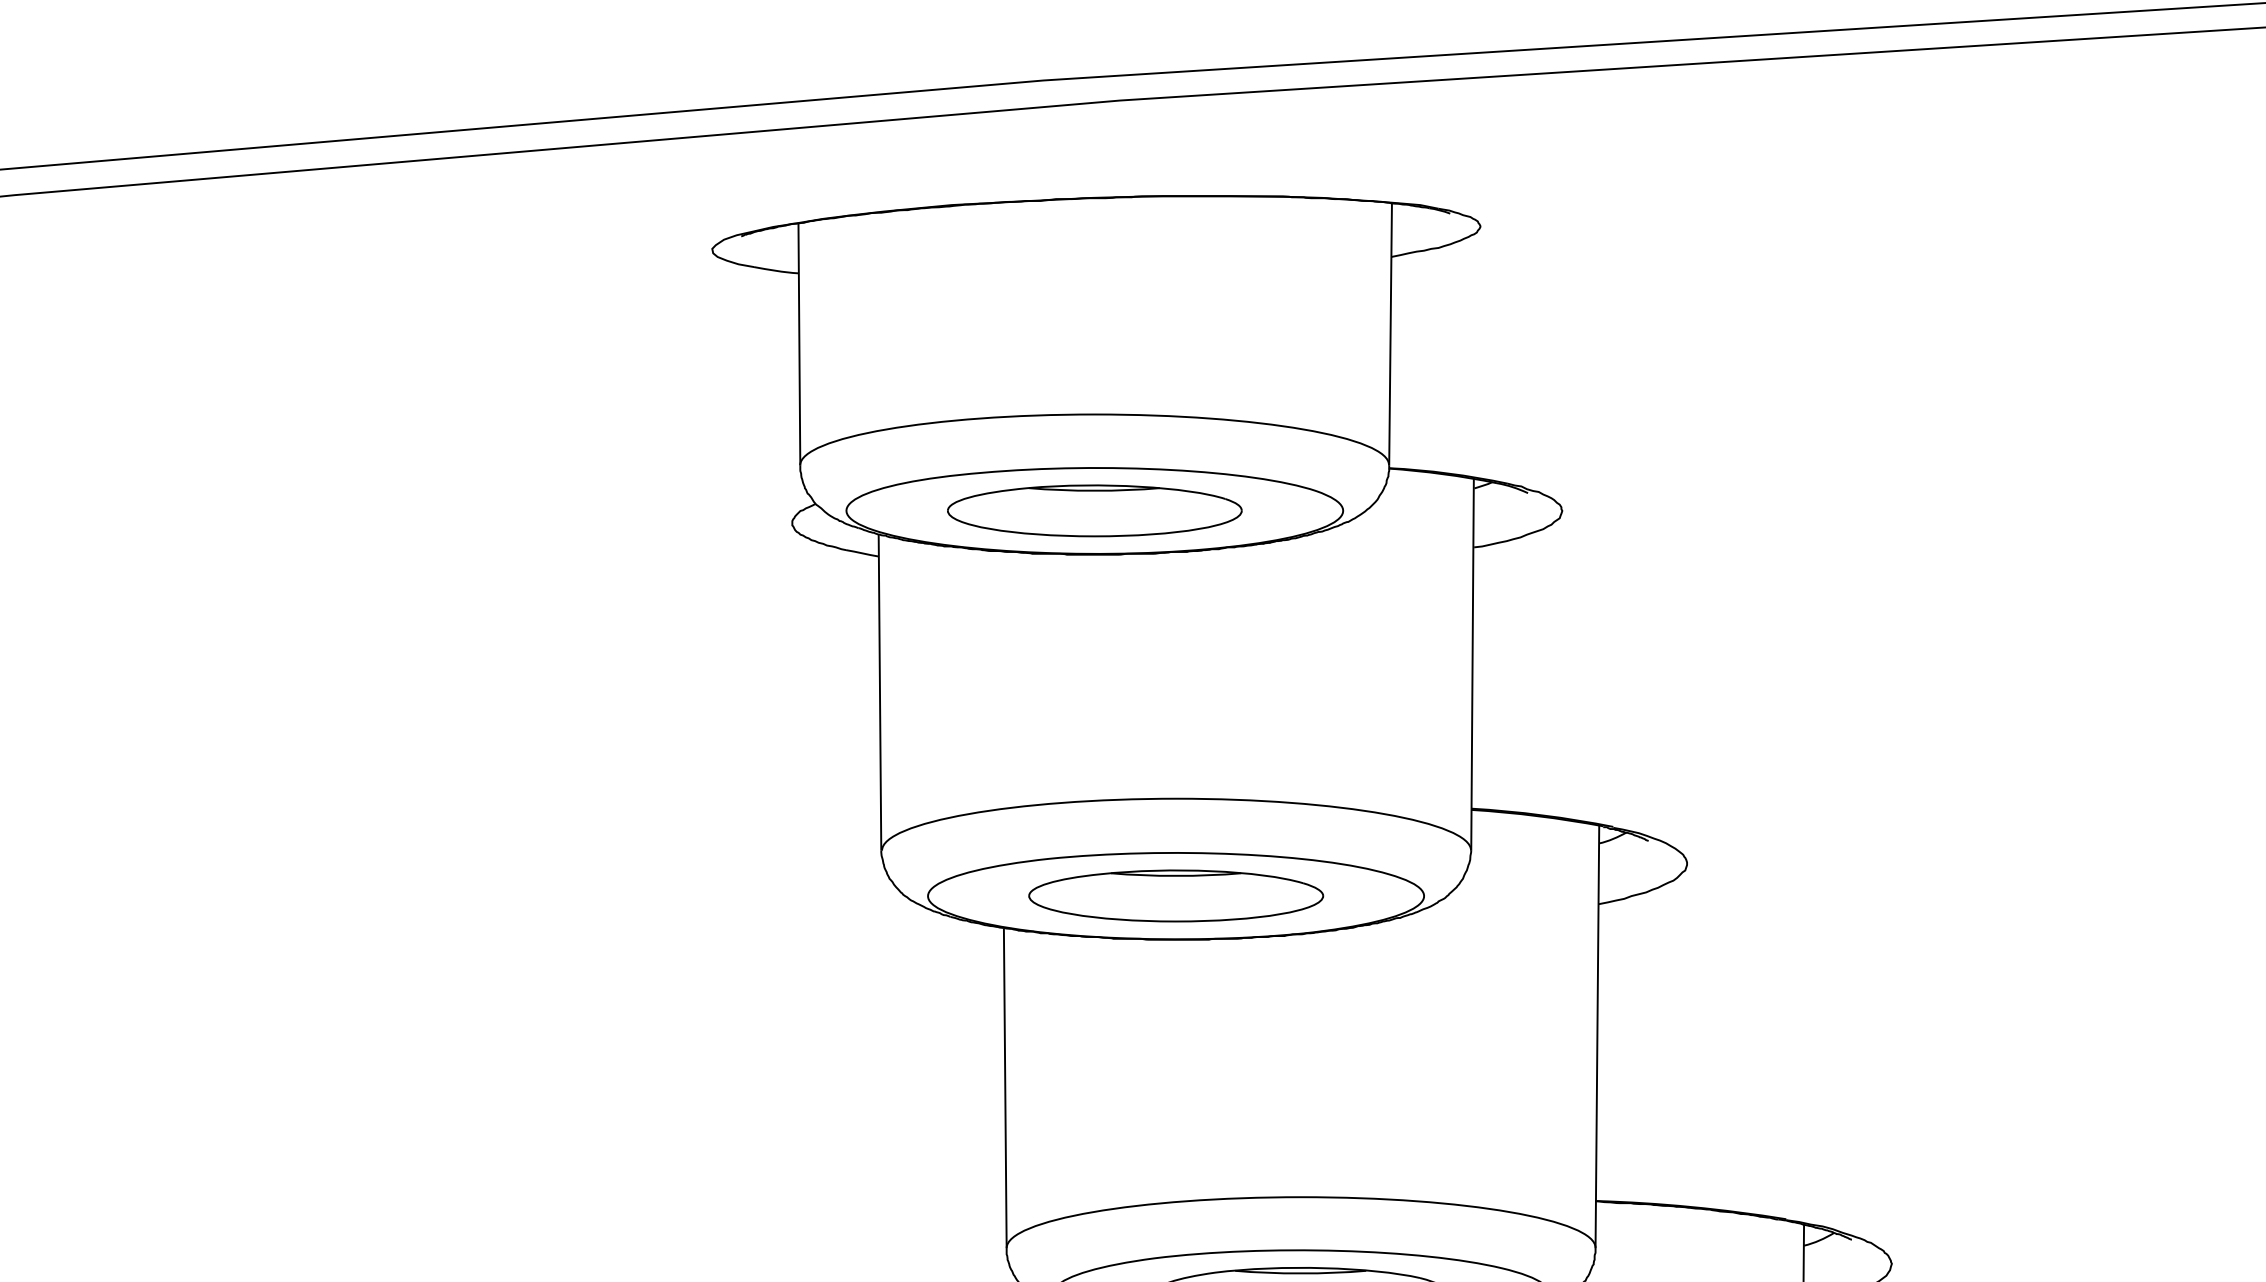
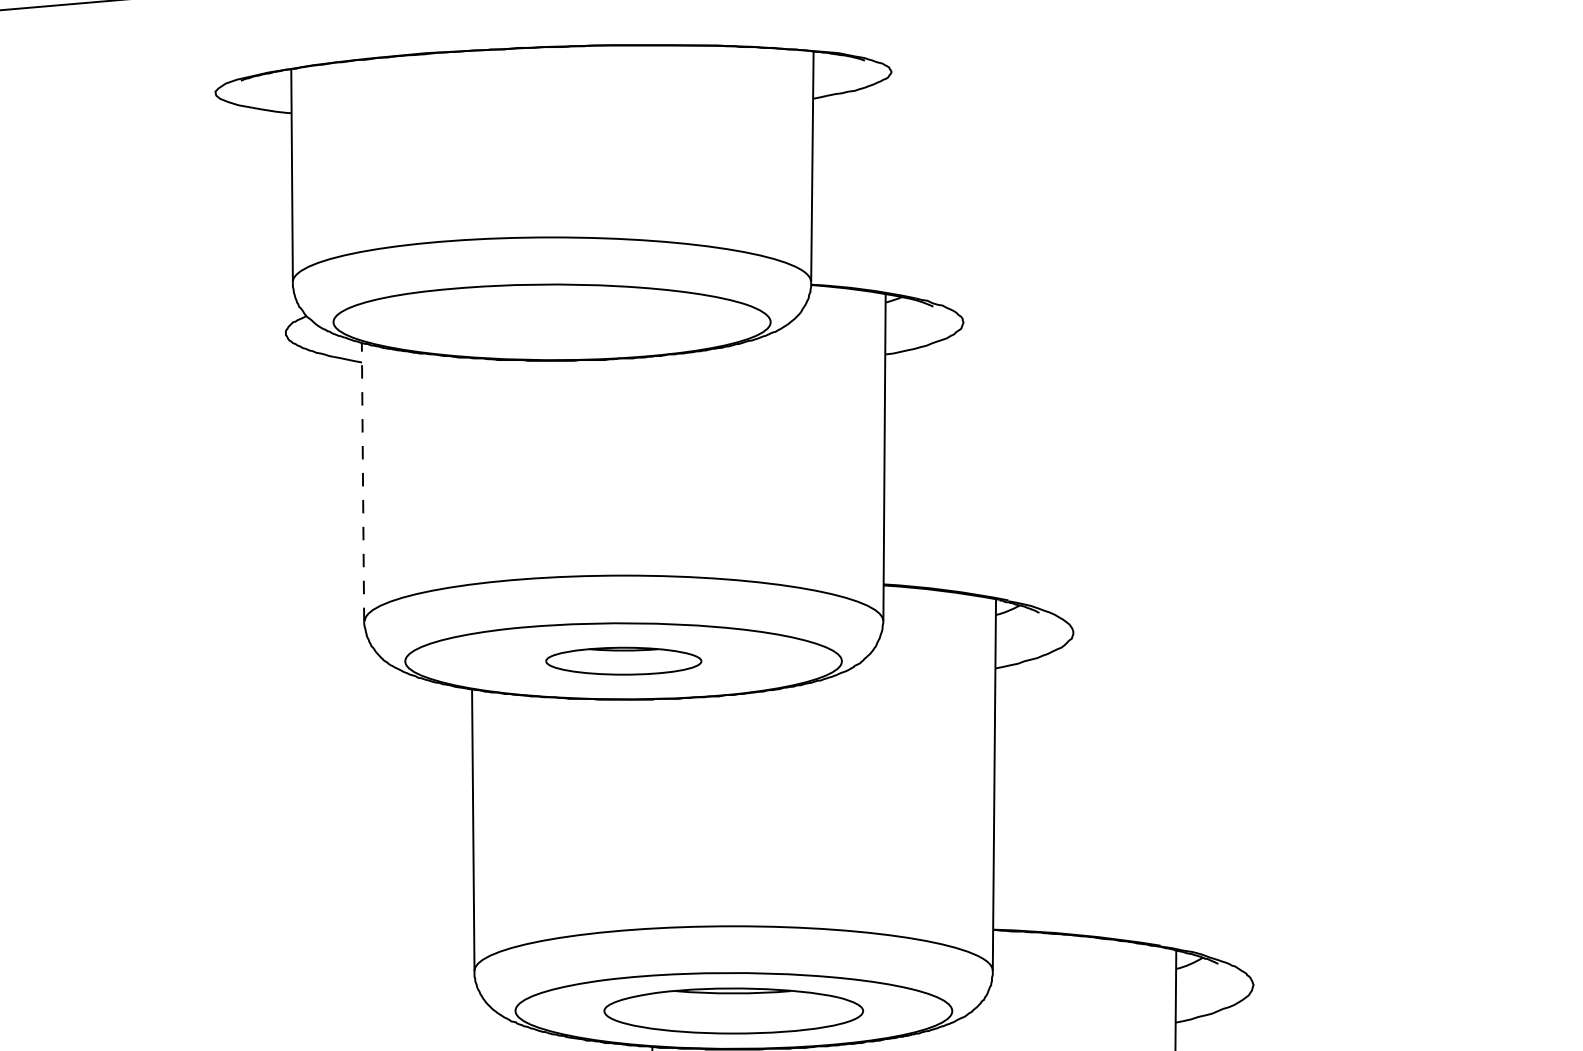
part: (1094, 510) -> (551, 321), removed
line: (879, 692) -> (362, 482), solid -> dashed
part: (1176, 895) -> (623, 660), size x0.6

